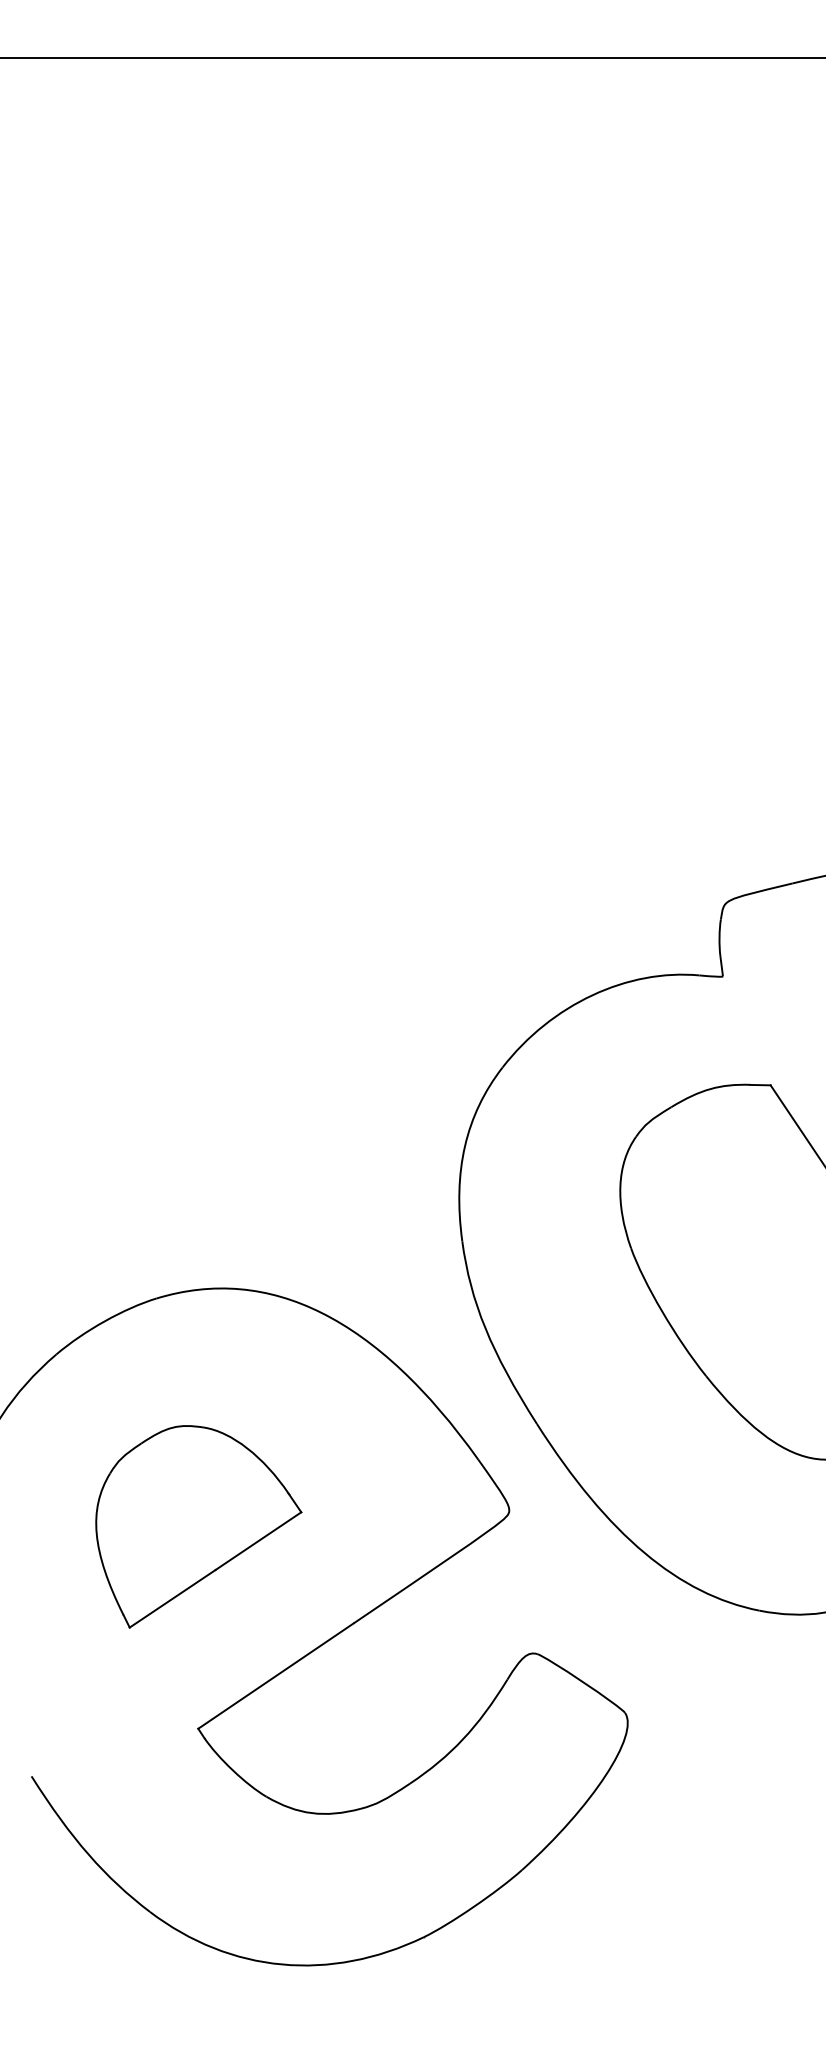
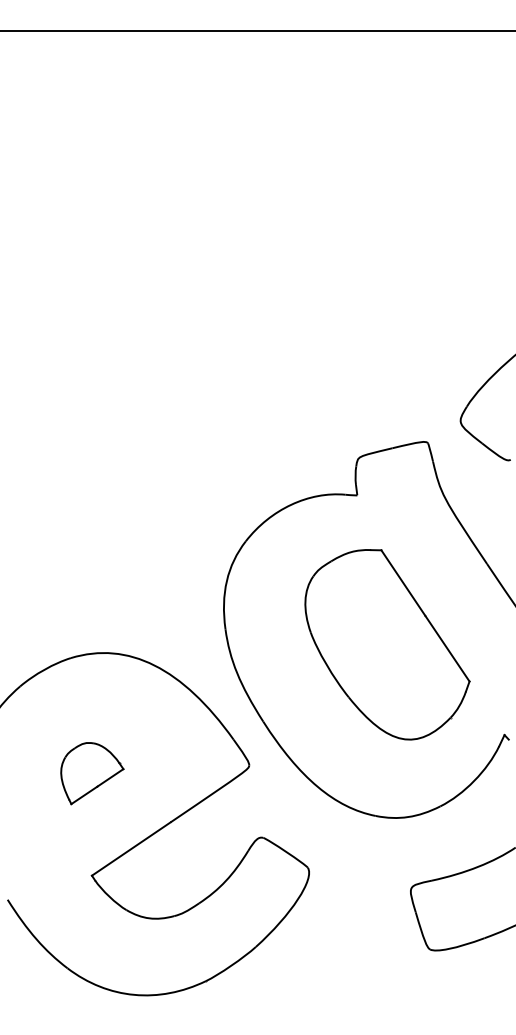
part: (199, 1526) -> (92, 773), size x0.6

